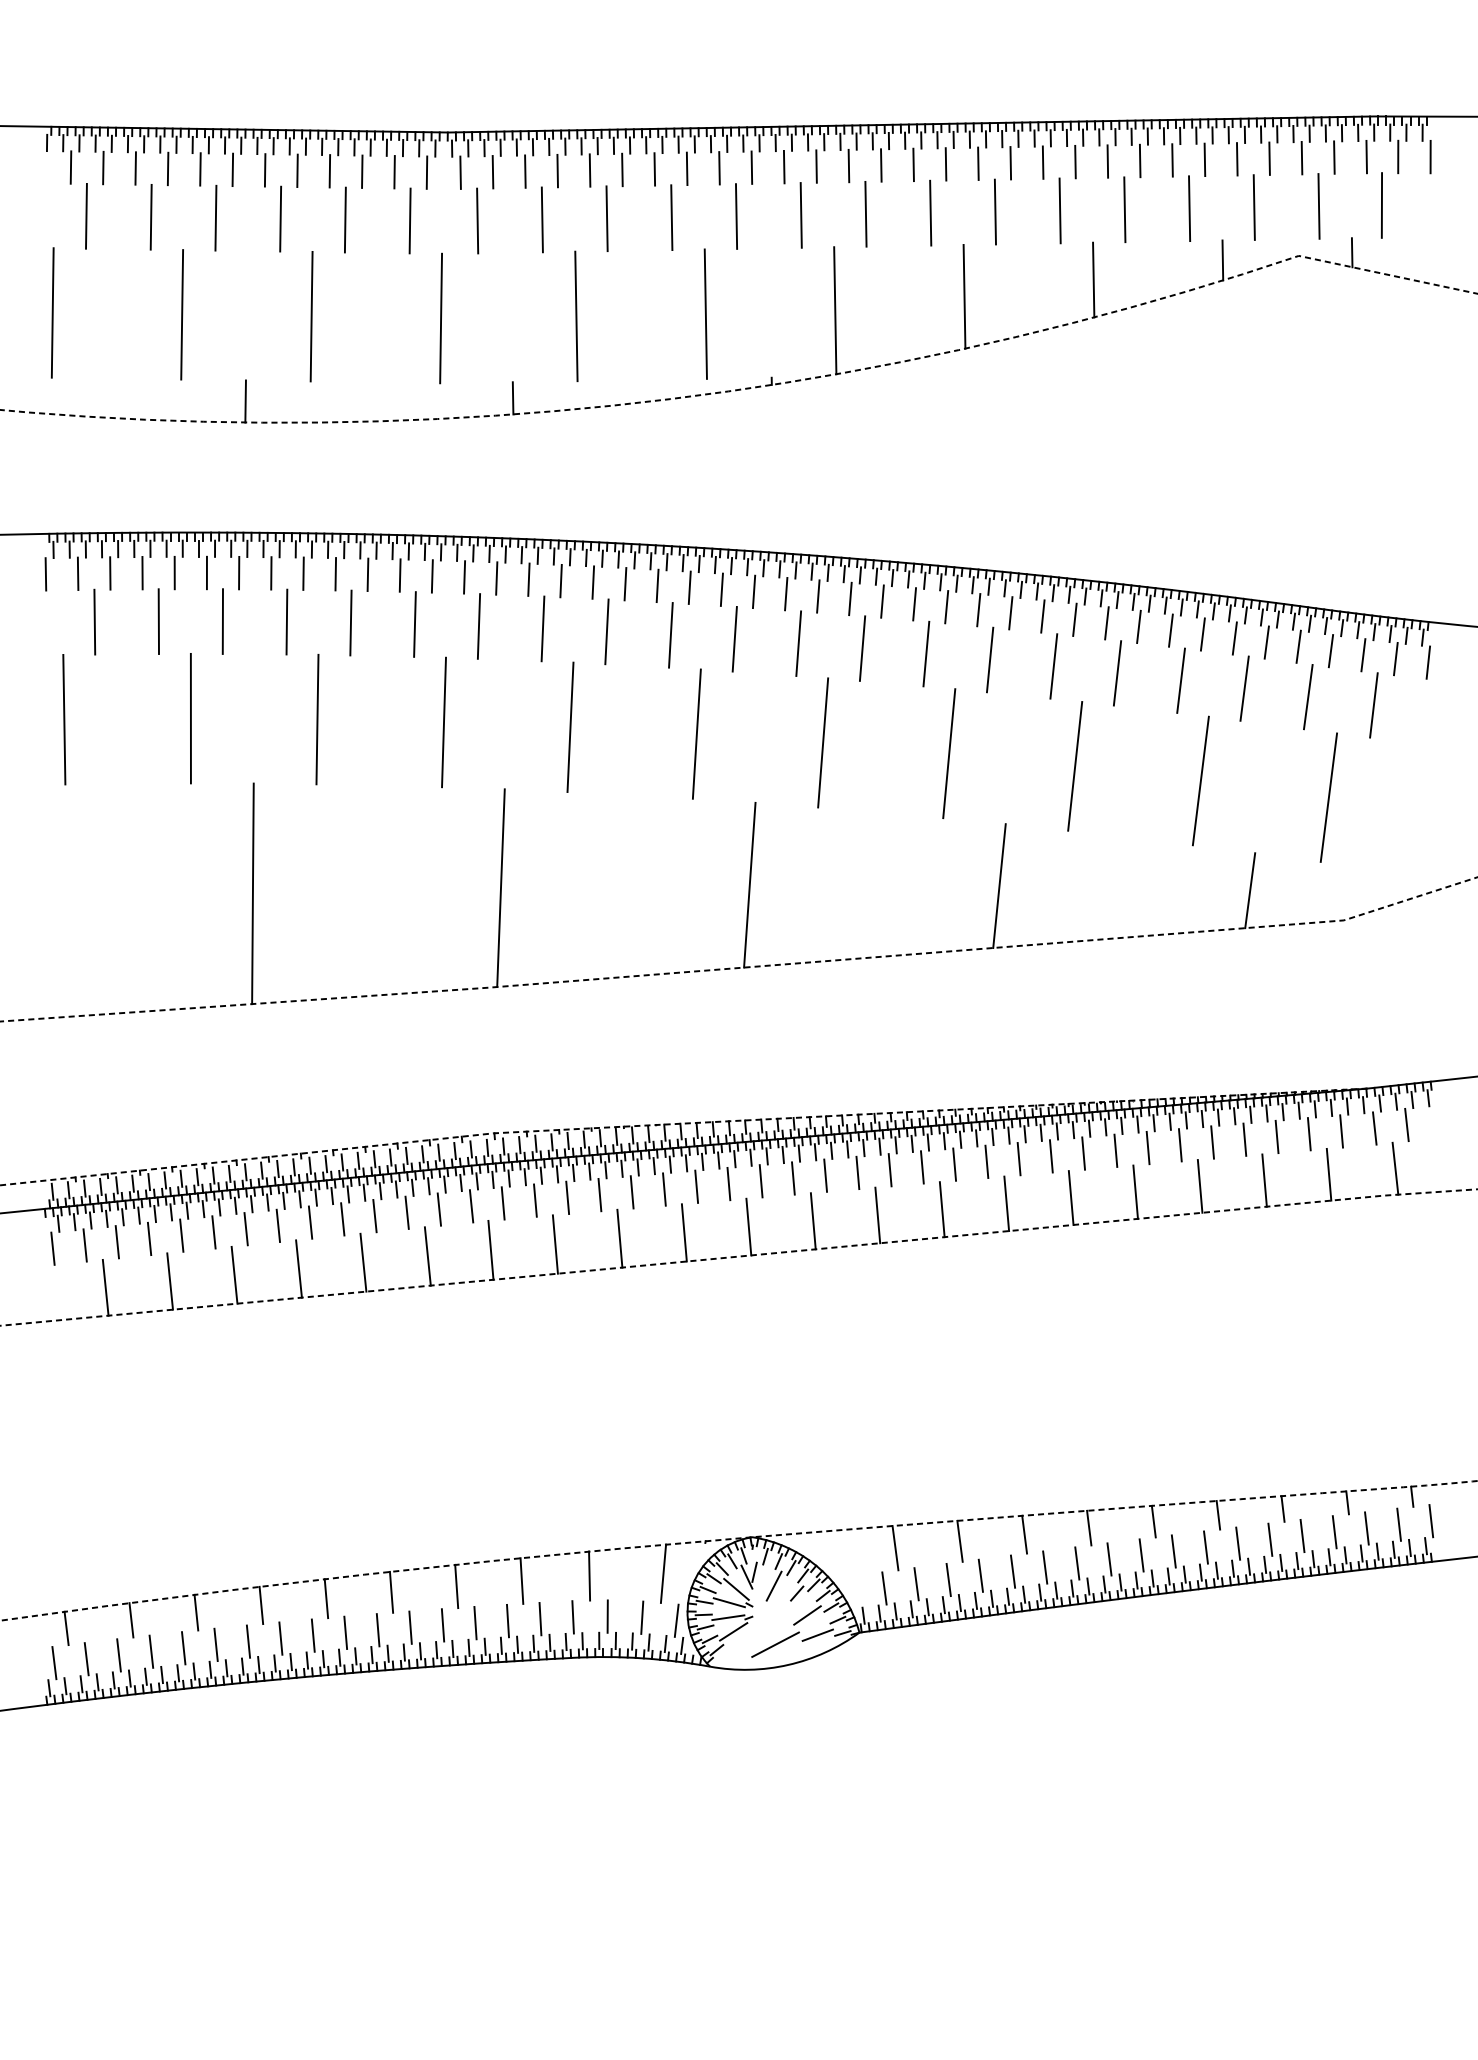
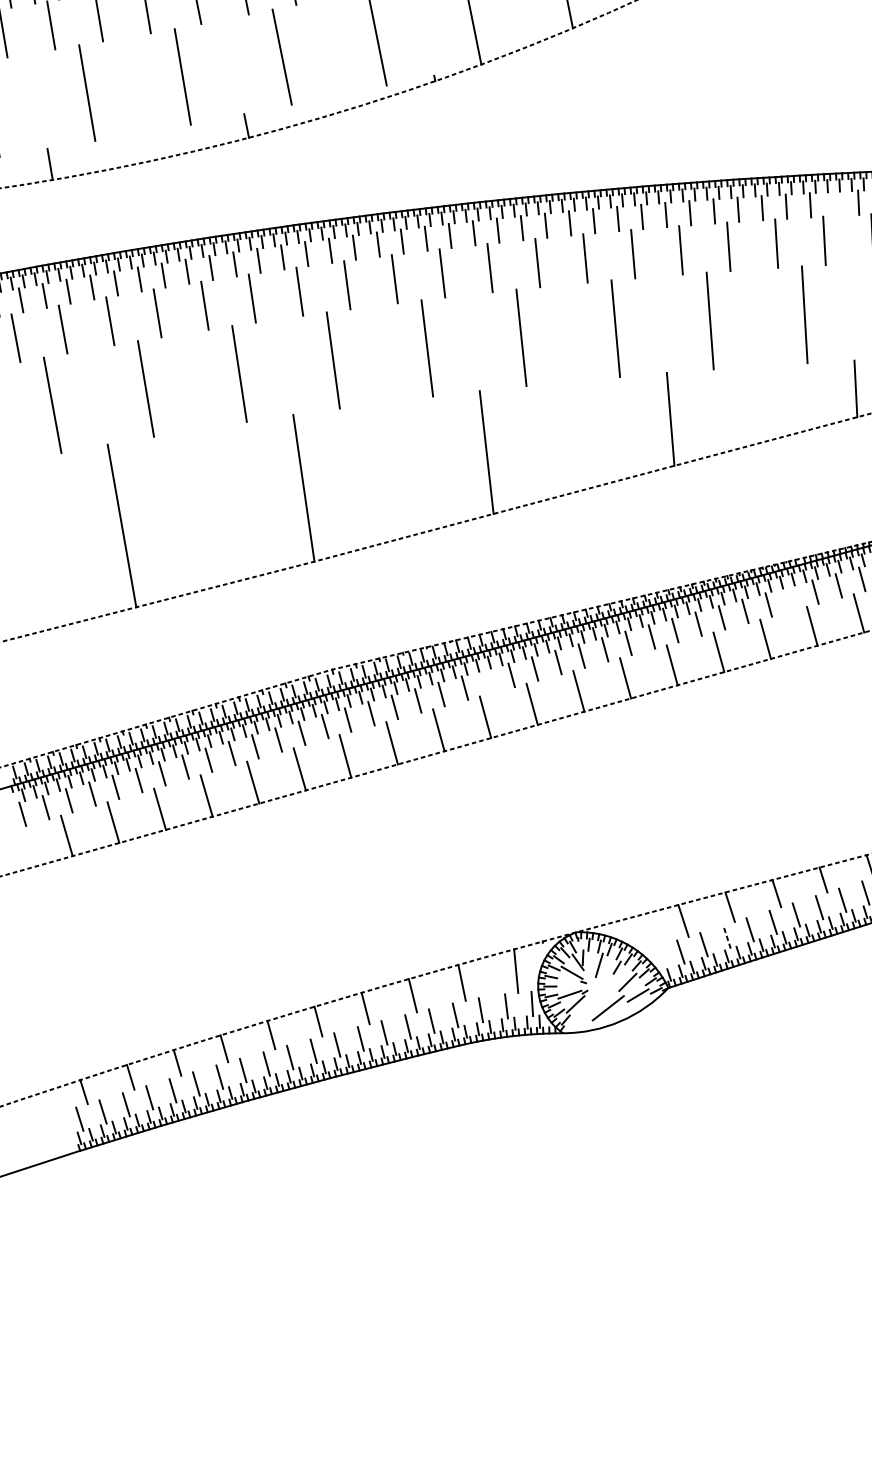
line: (1266, 642) -> (834, 203), removed
line: (1115, 1150) -> (791, 598), removed
line: (696, 1186) -> (488, 681), removed
line: (948, 1579) -> (726, 936), solid -> dashed
line: (728, 1602) -> (567, 983), removed

